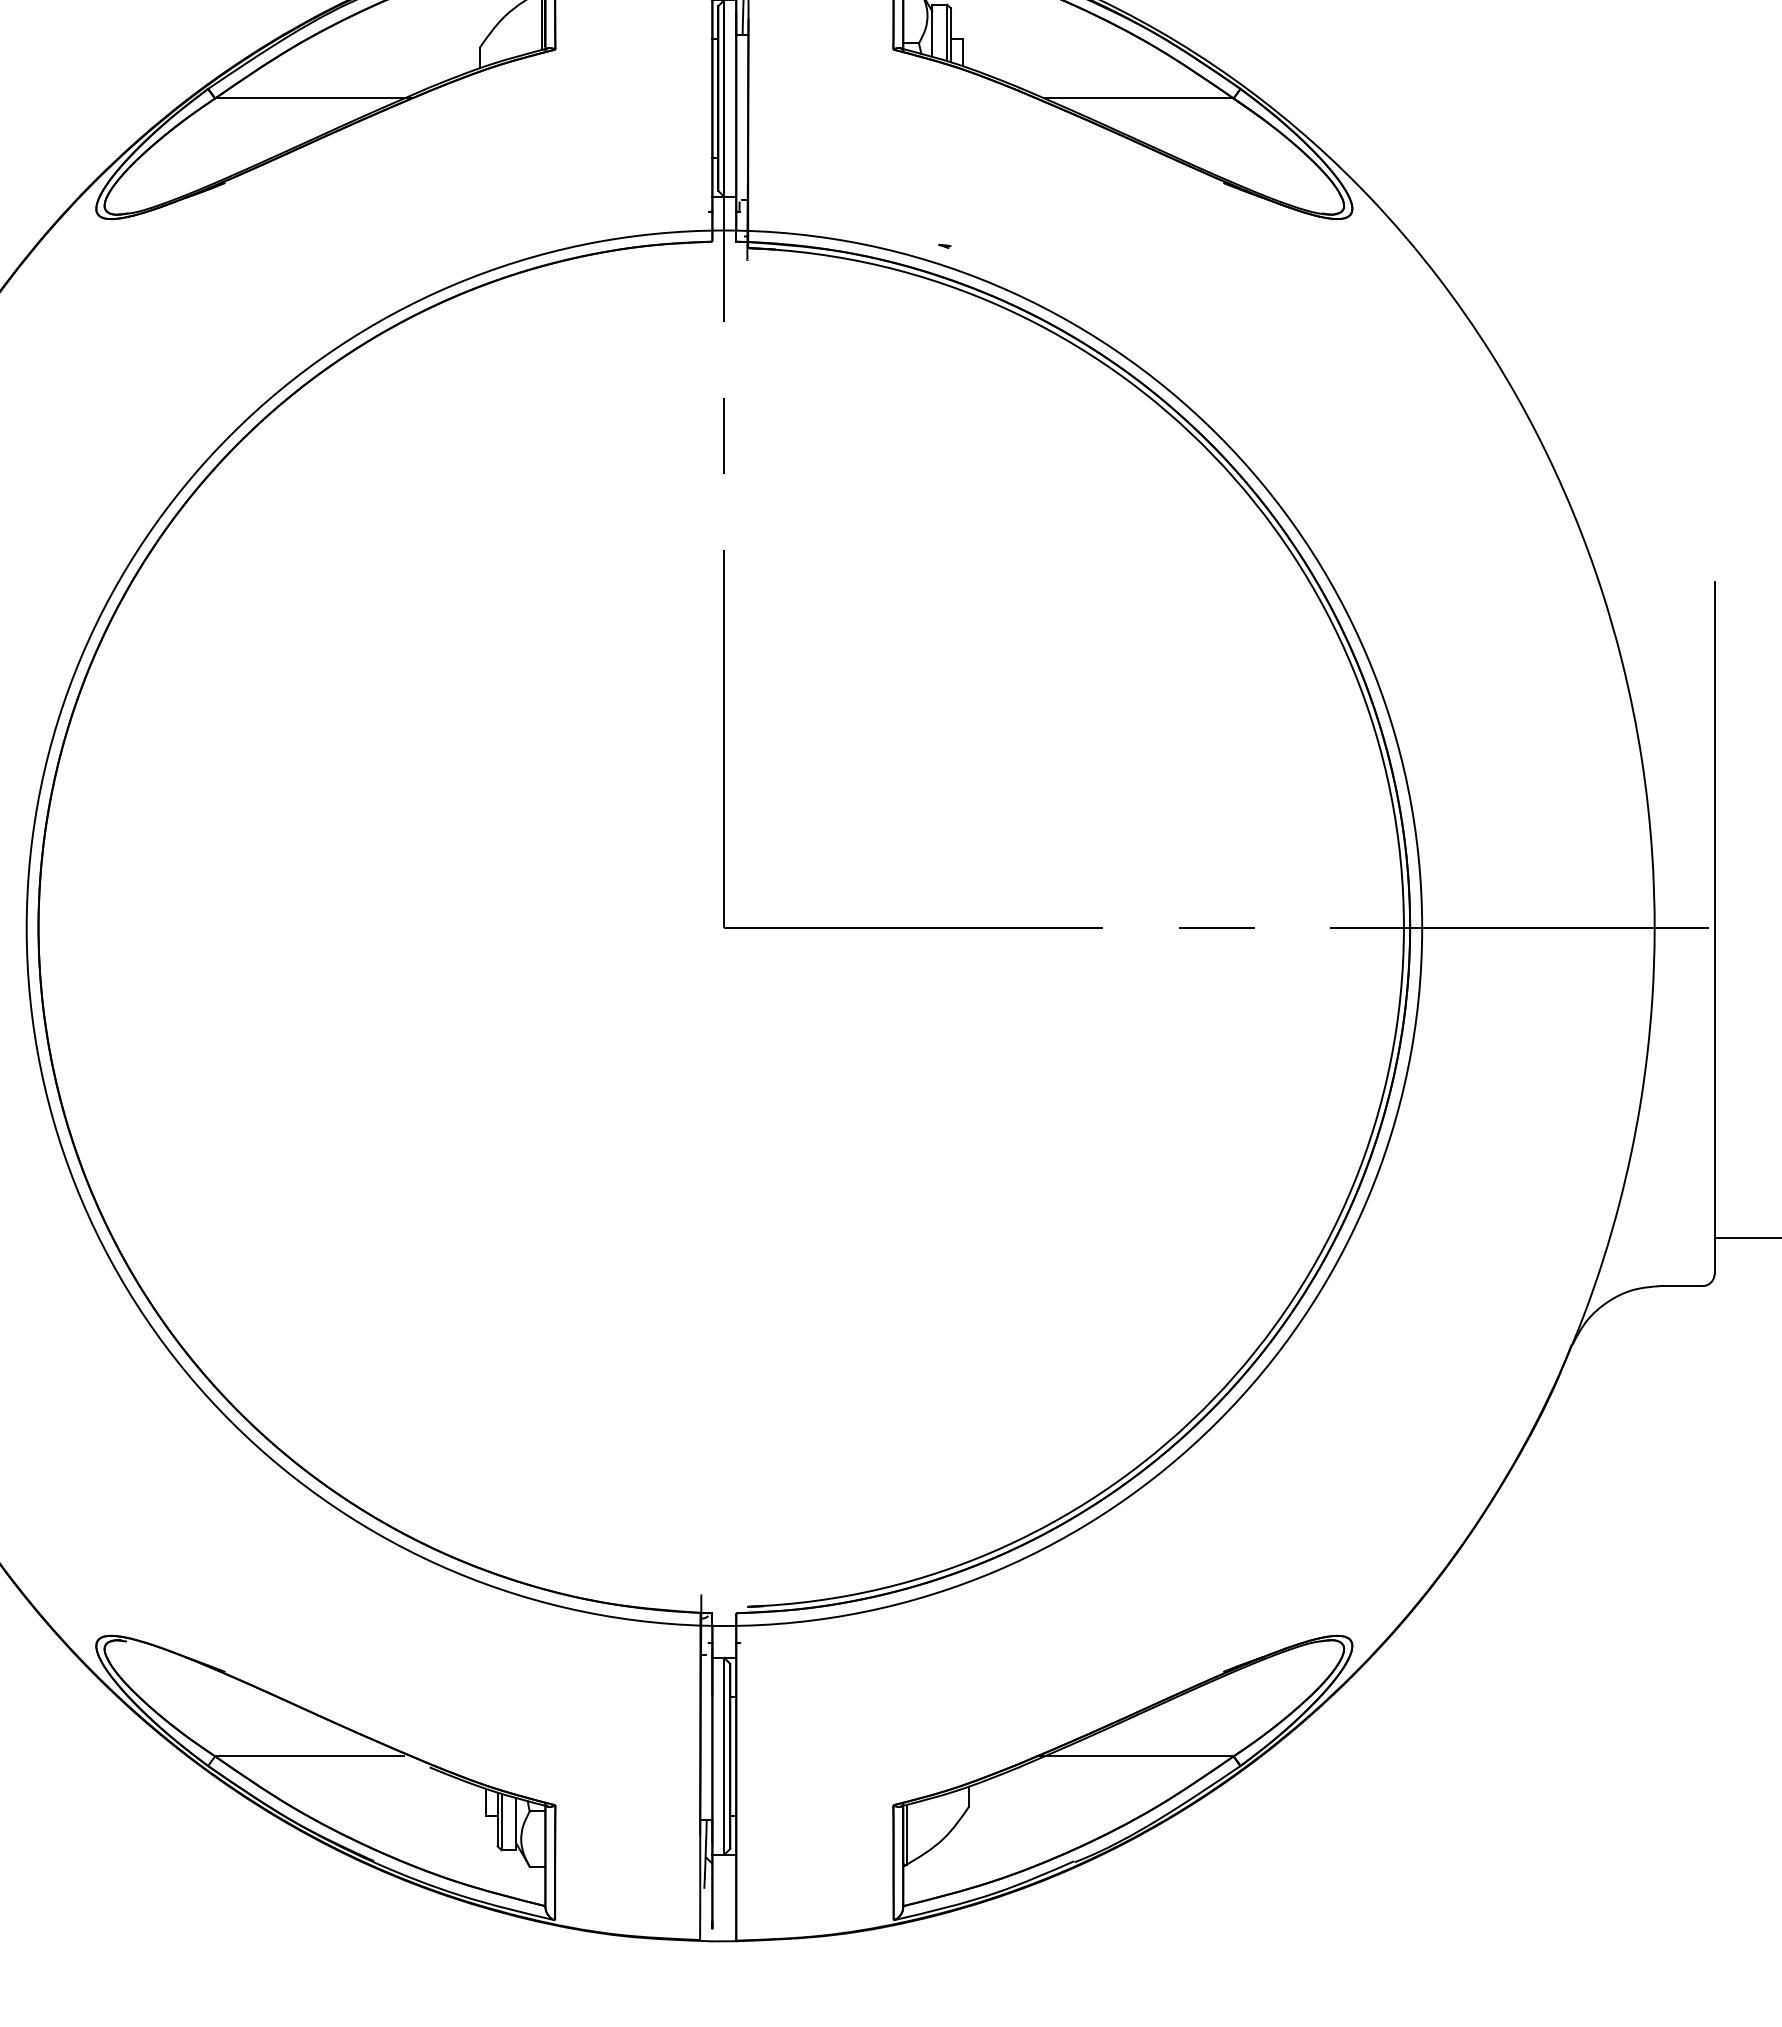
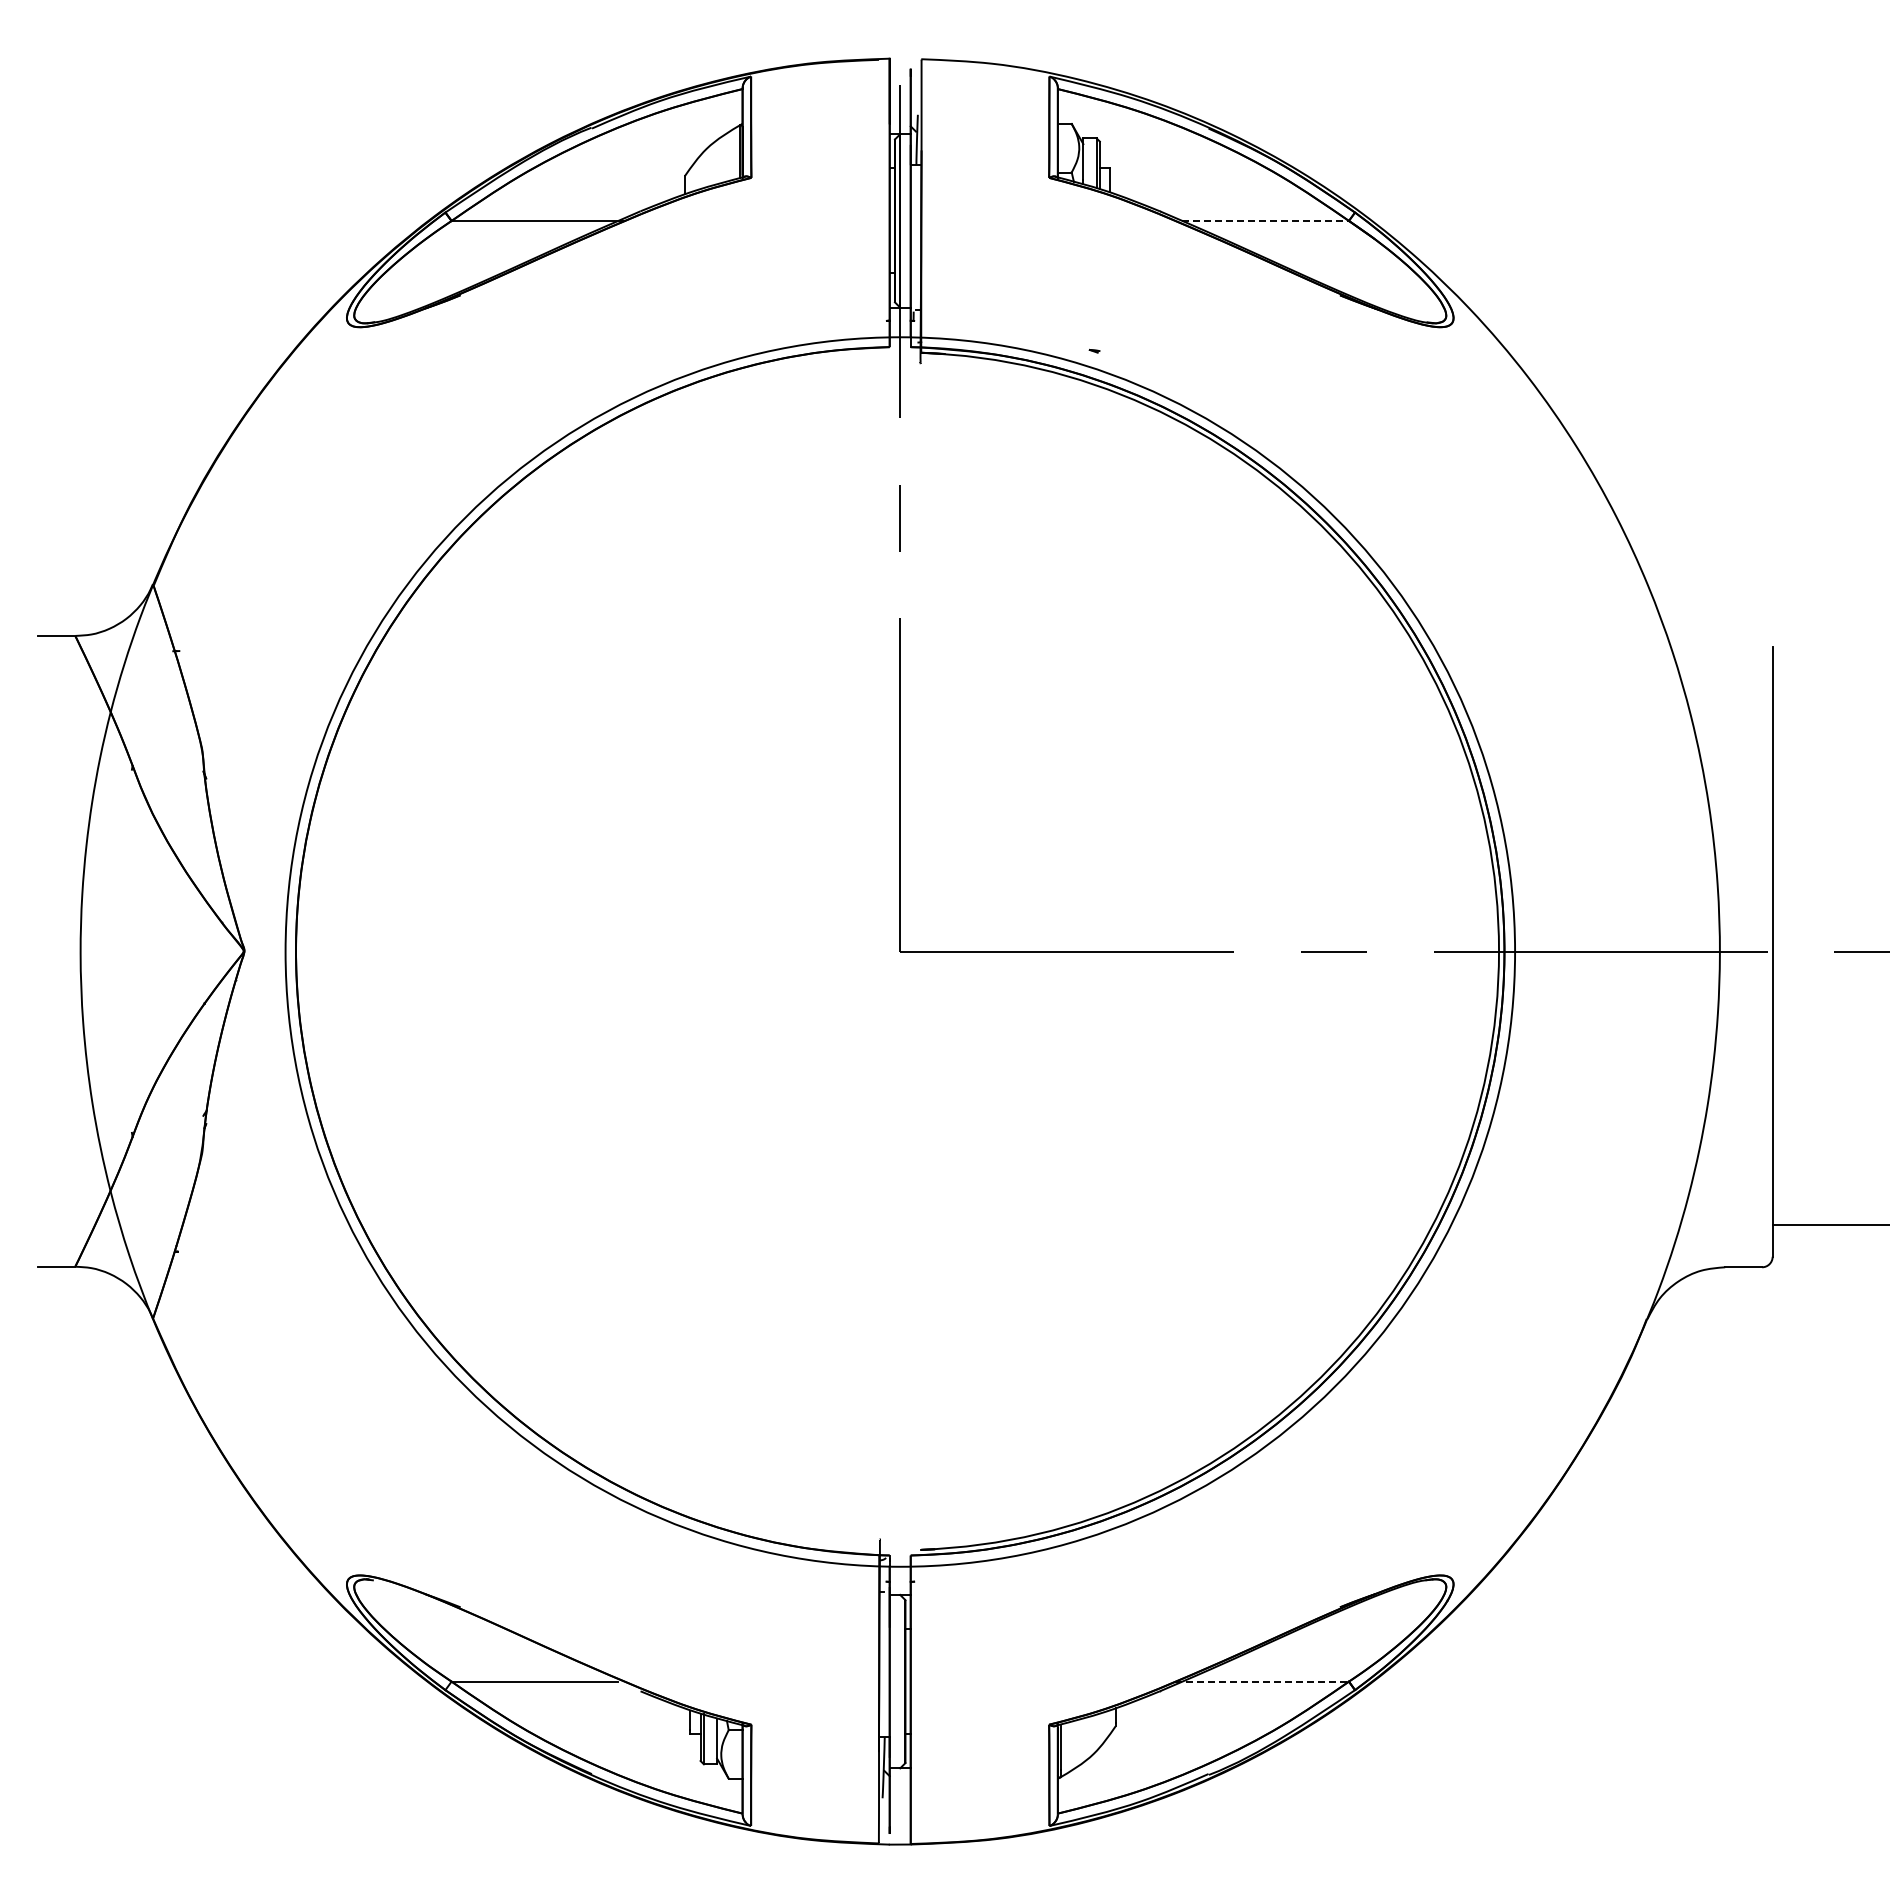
line: (1140, 97) -> (1266, 220), solid -> dashed
line: (724, 1756) -> (900, 1681), removed
line: (1135, 1756) -> (1262, 1681), solid -> dashed

